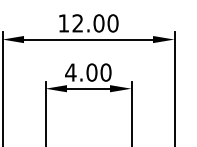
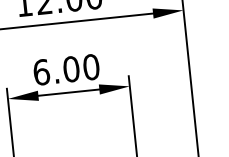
text: (70, 72) -> (40, 72), 4.00 -> 6.00

